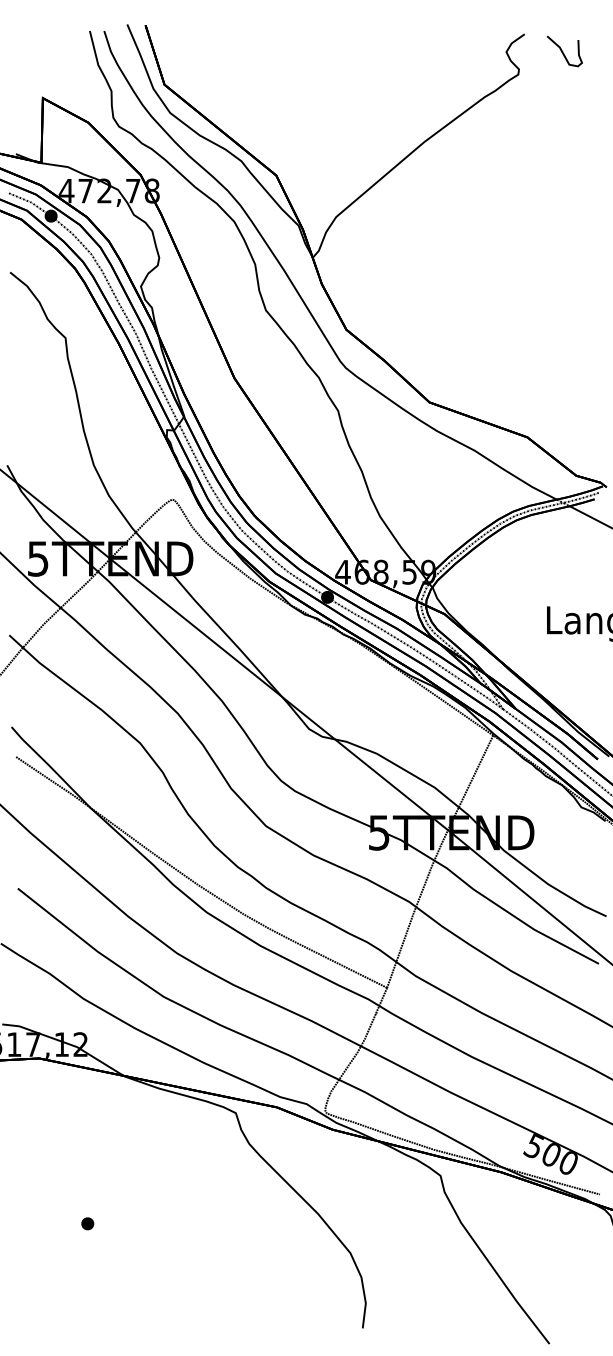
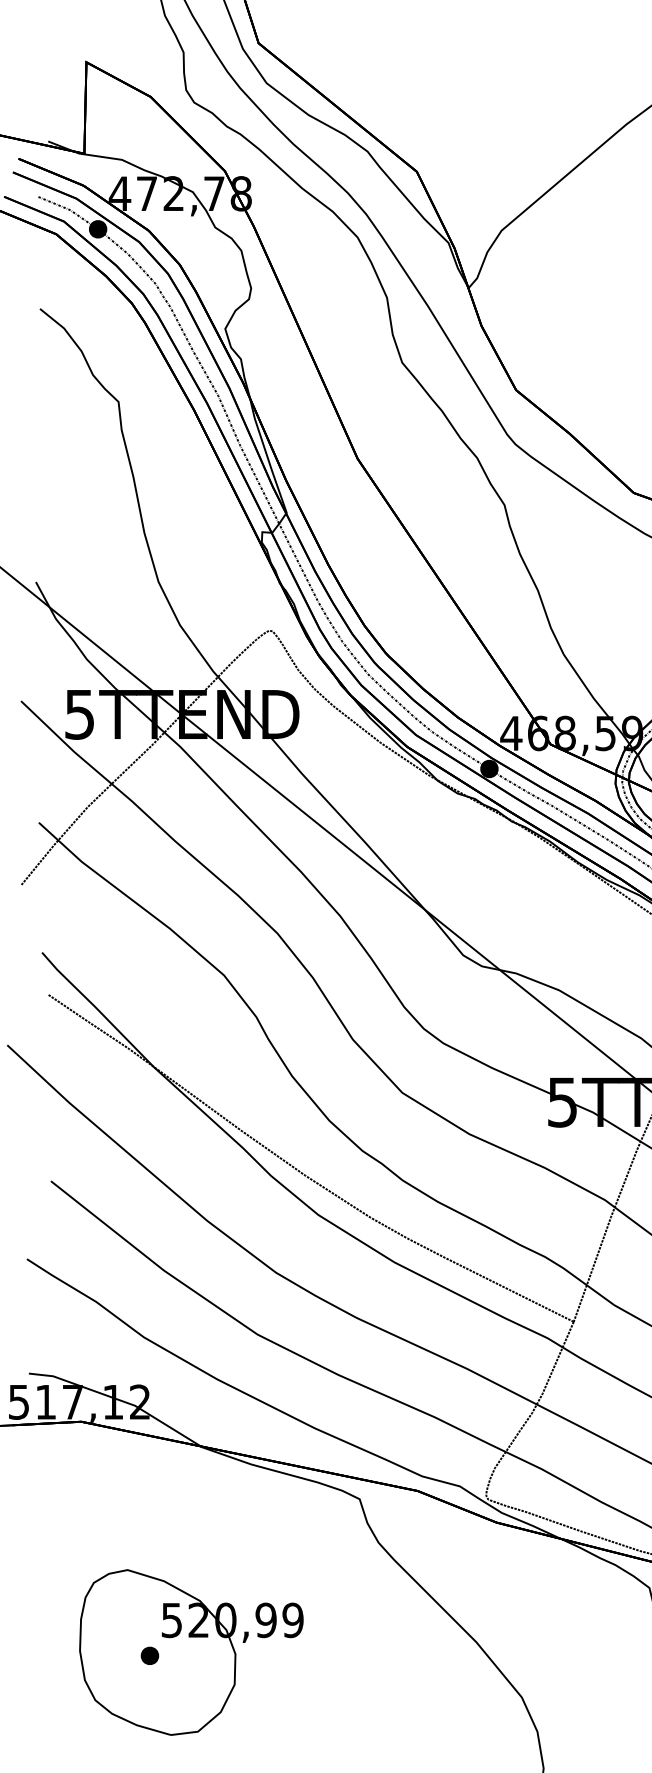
part: (116, 1221) -> (190, 1652), added

